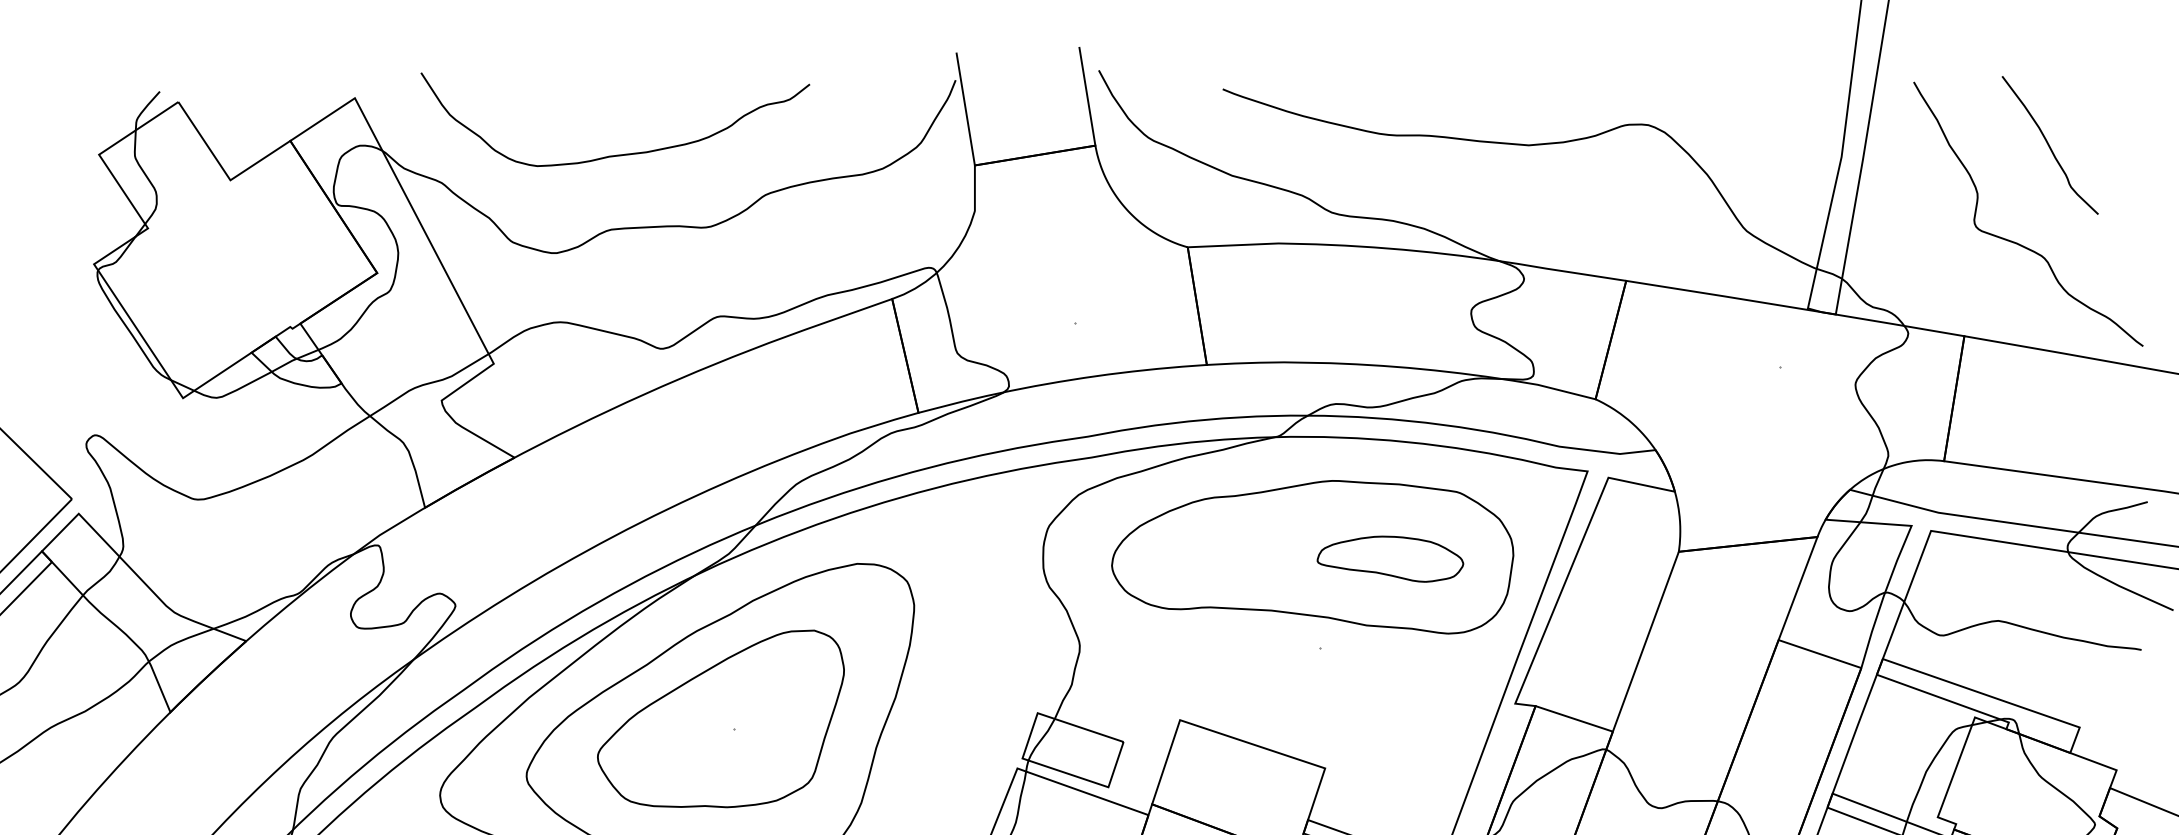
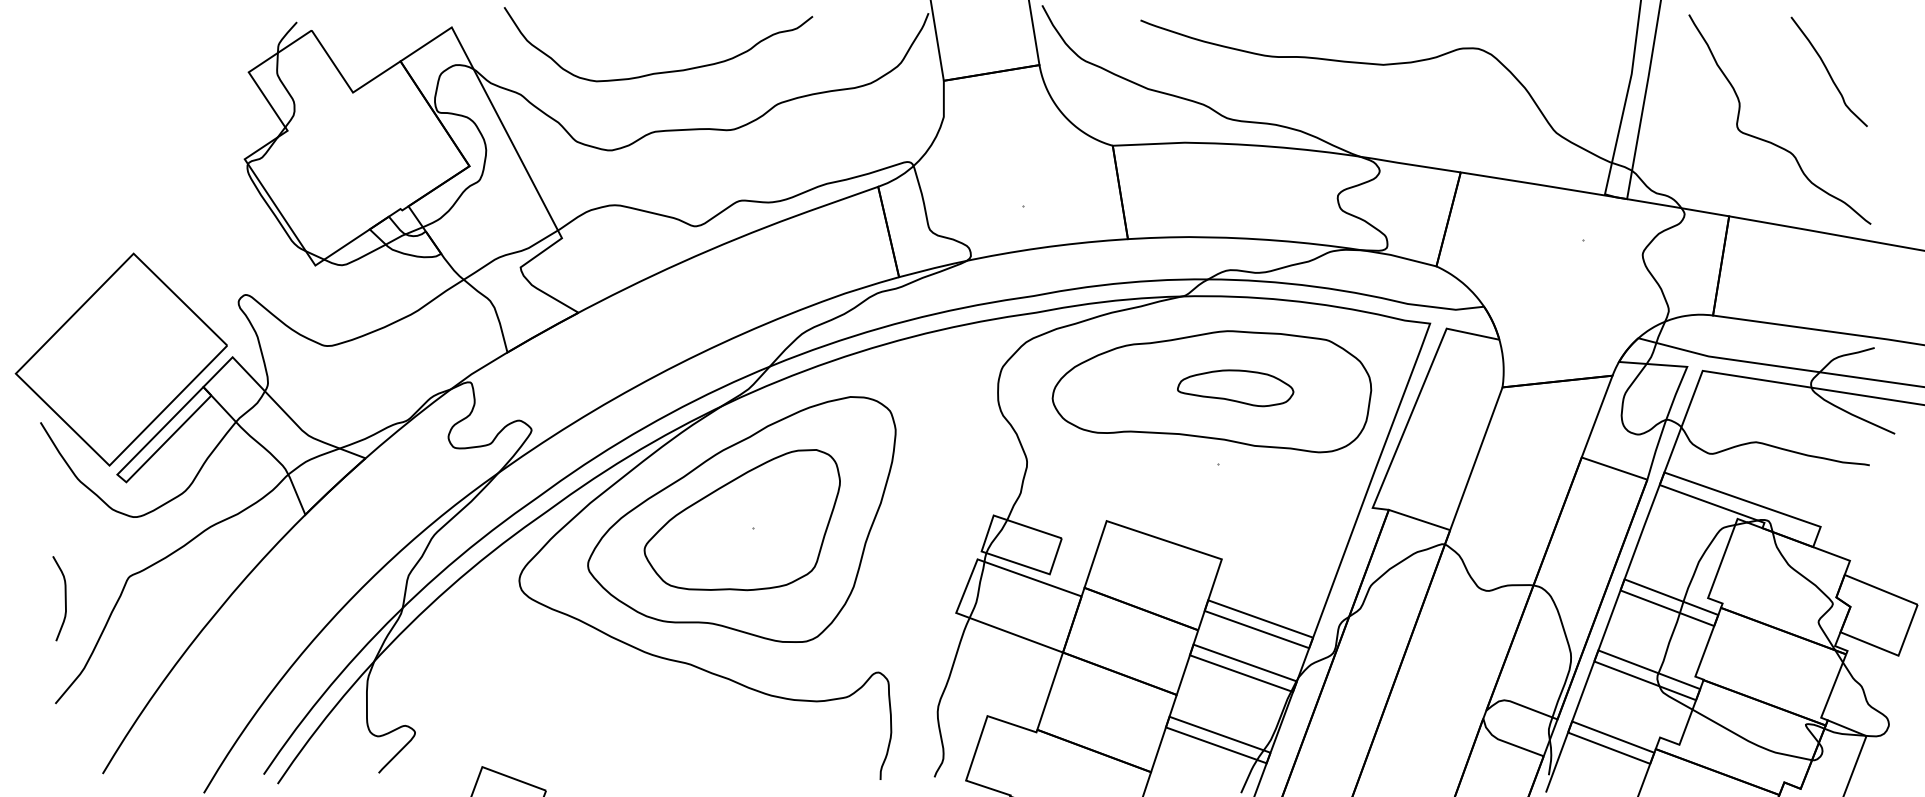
curve: (2049, 144) -> (1828, 71), moved
part: (1390, 559) -> (1235, 388), moved

